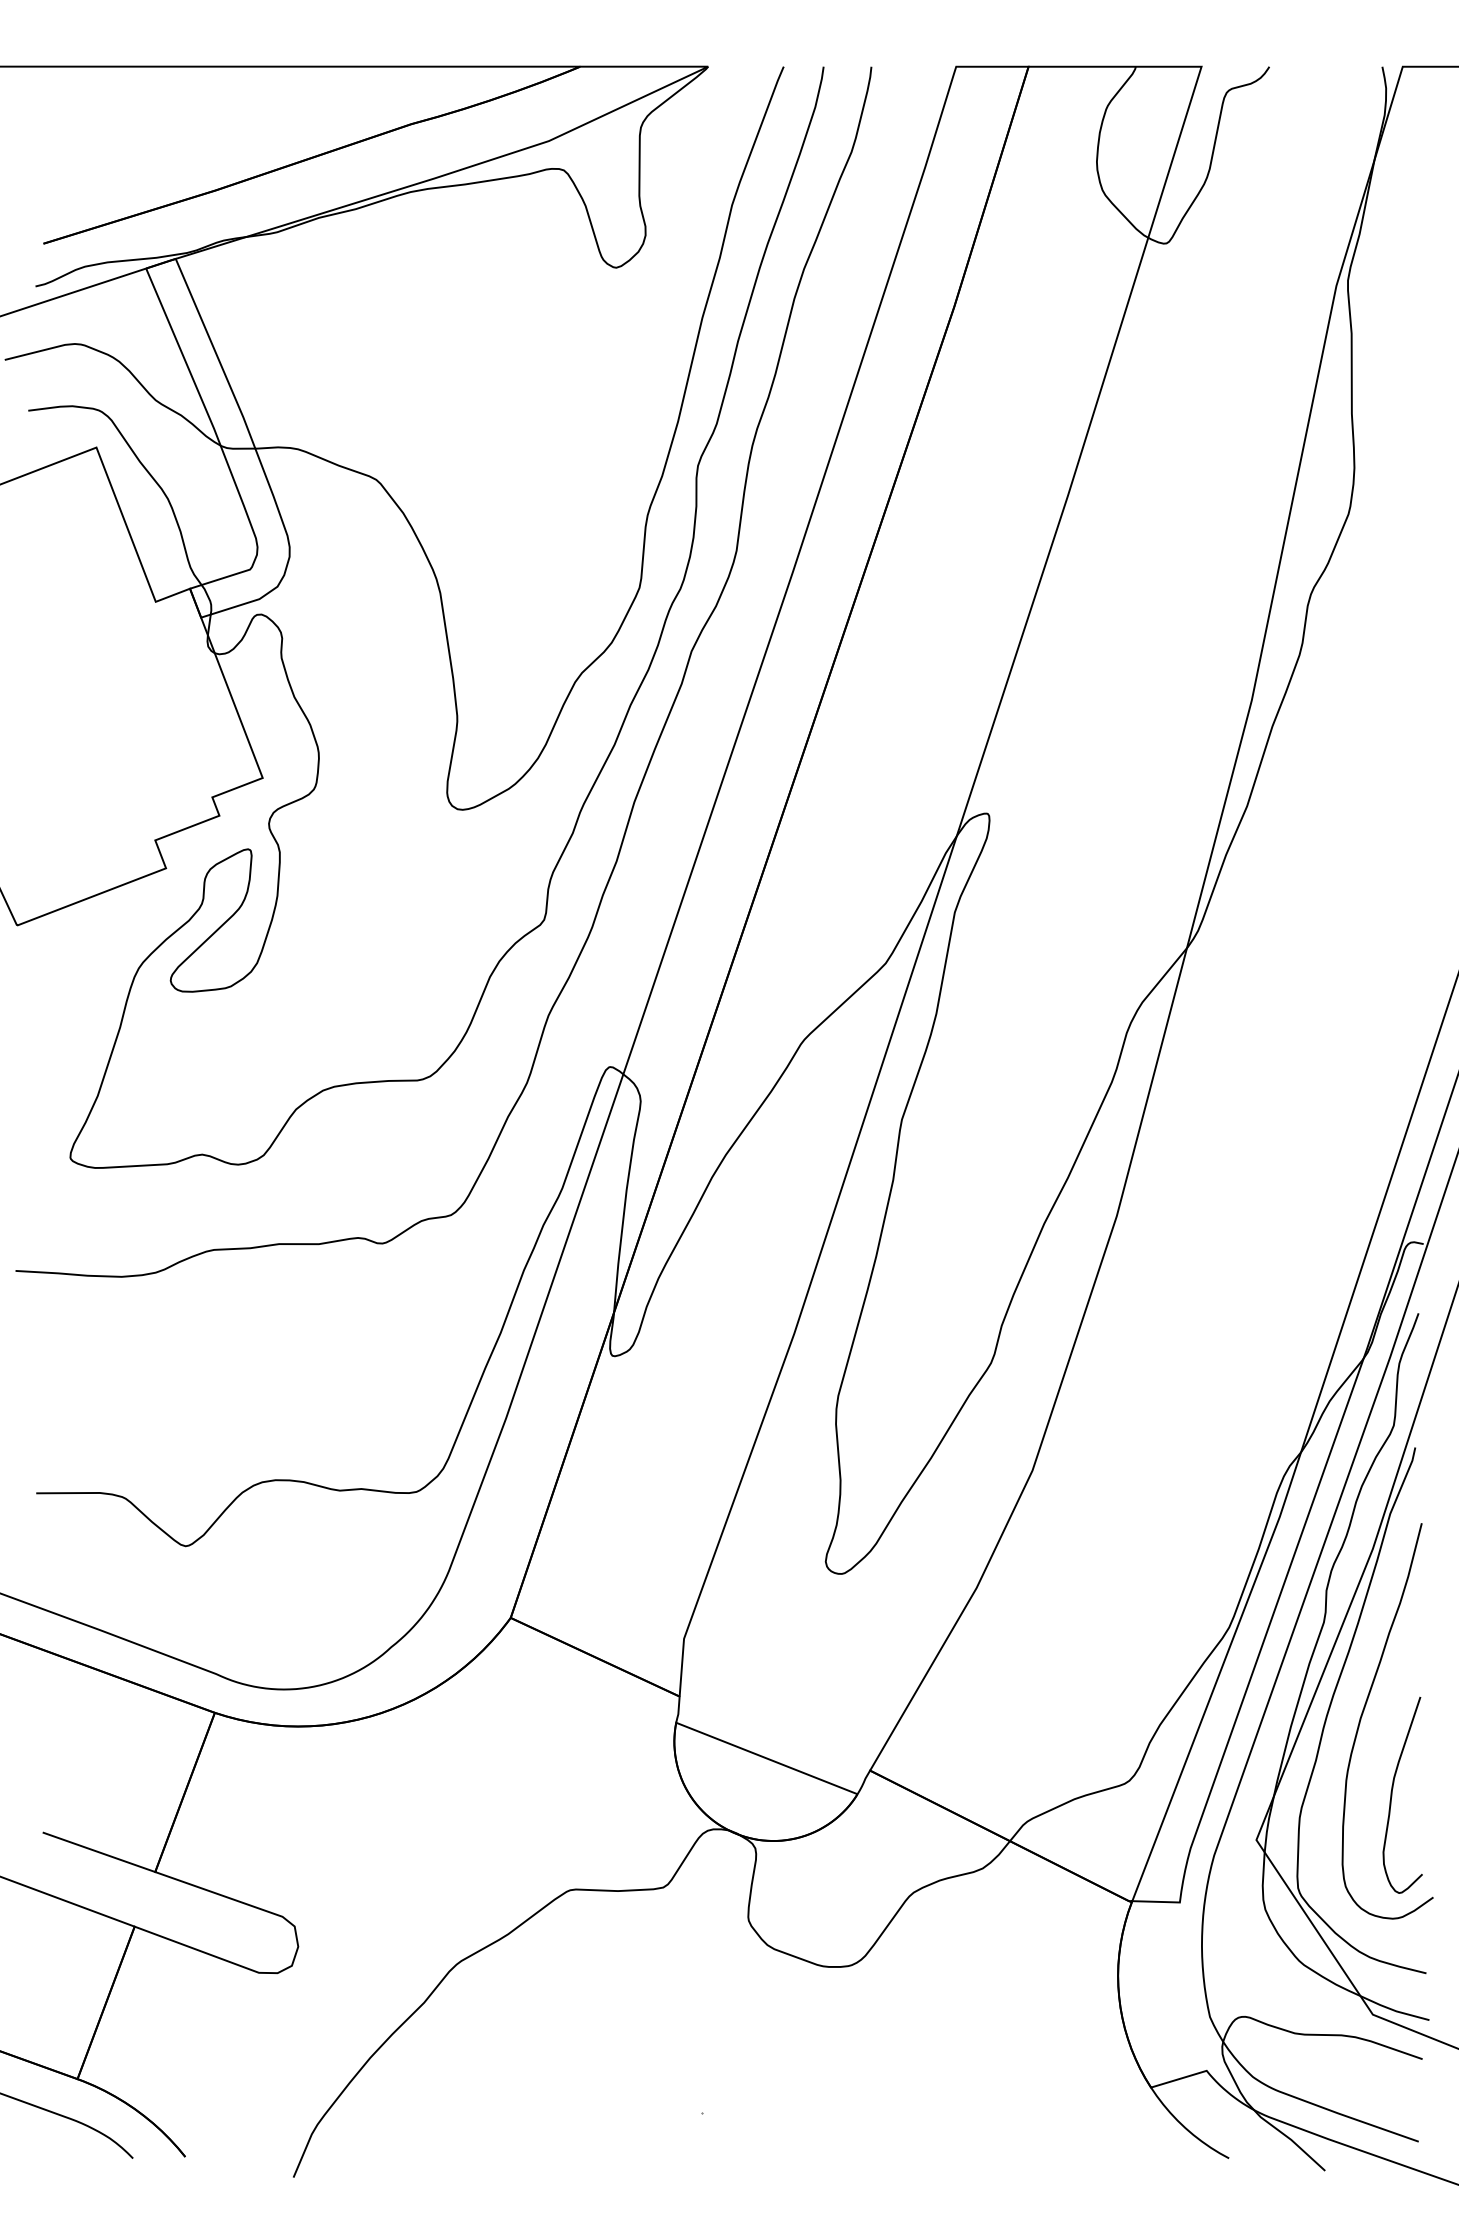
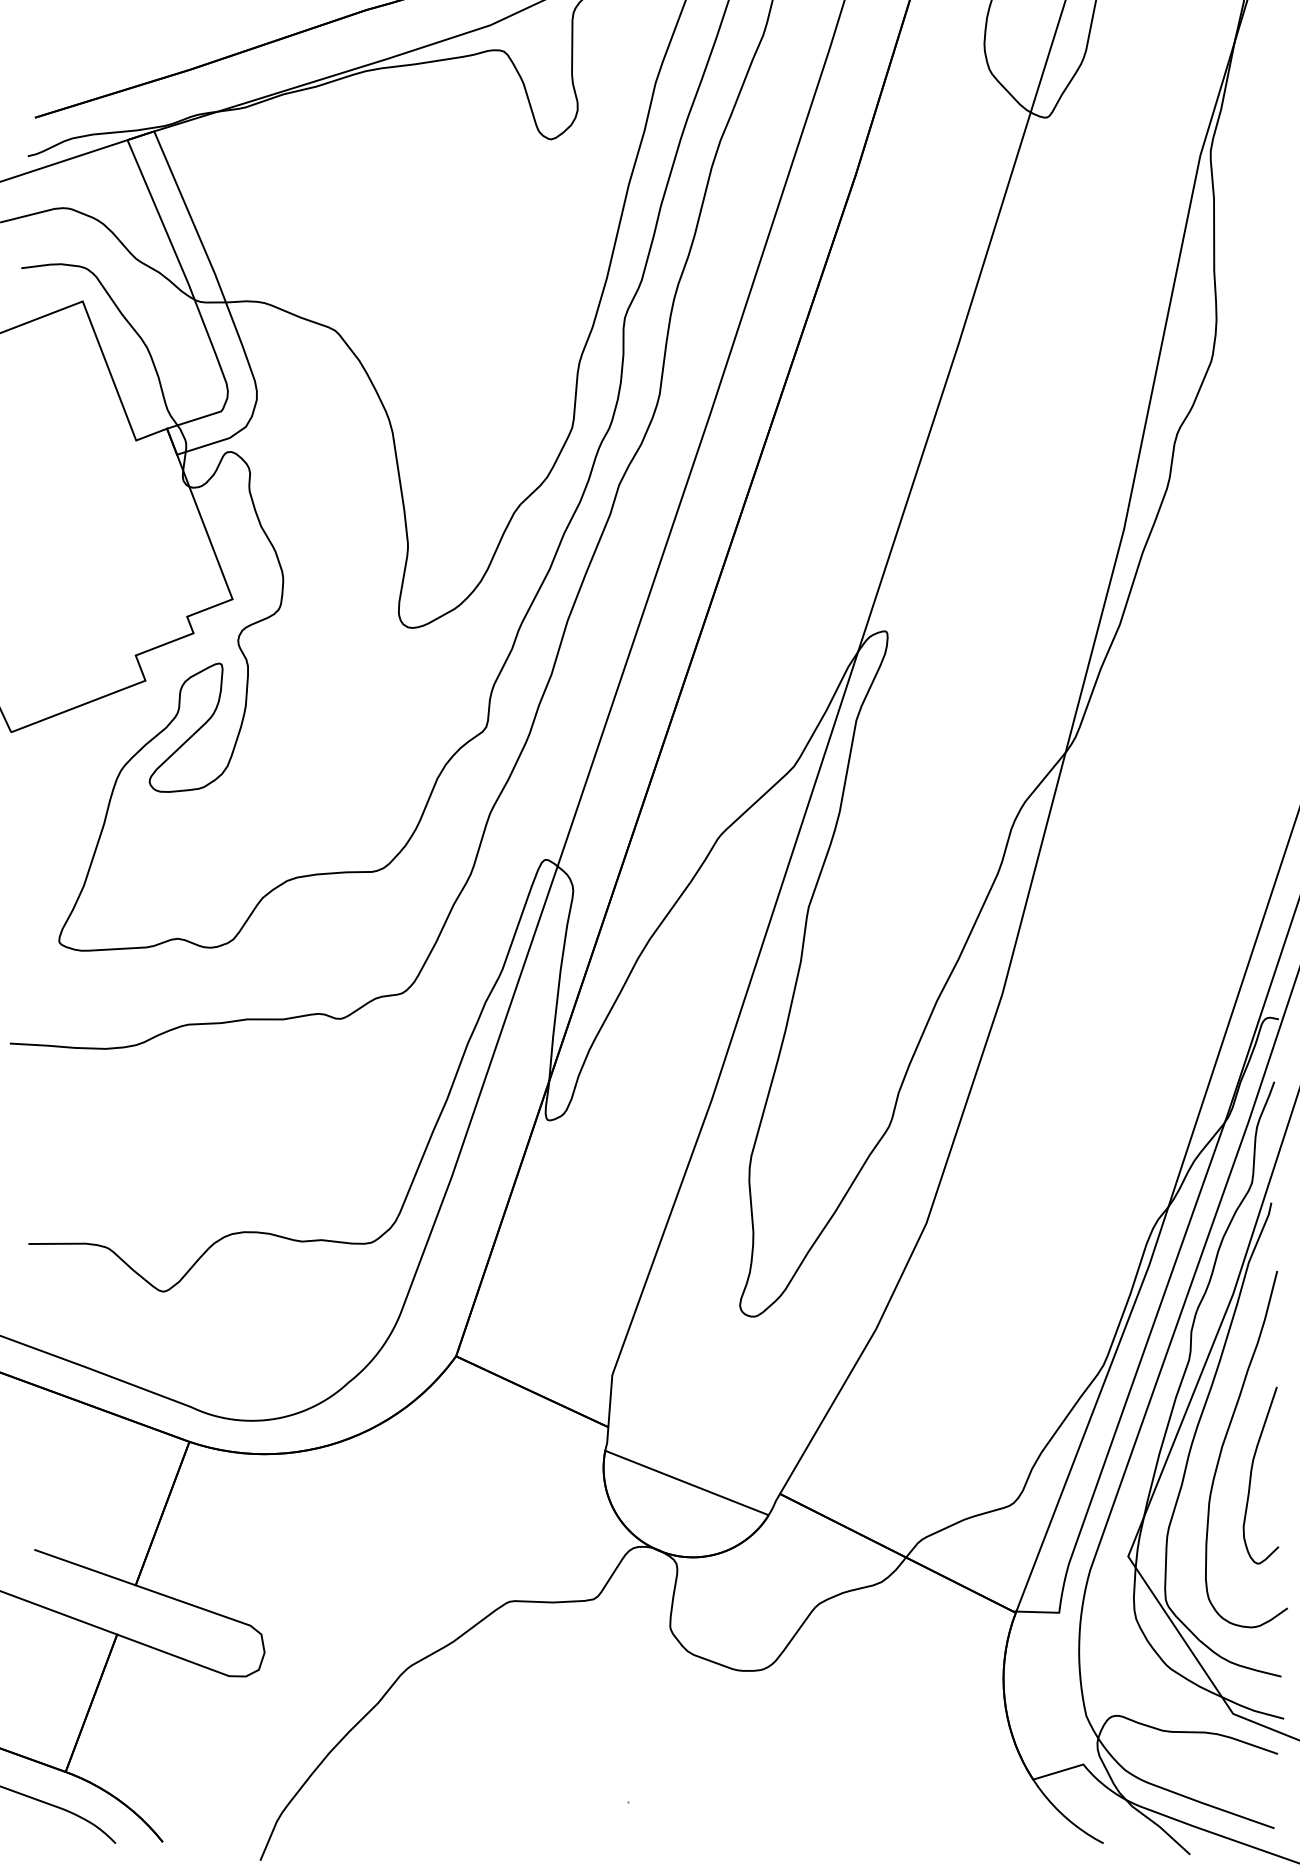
curve: (1392, 1794) -> (1251, 1474), moved

